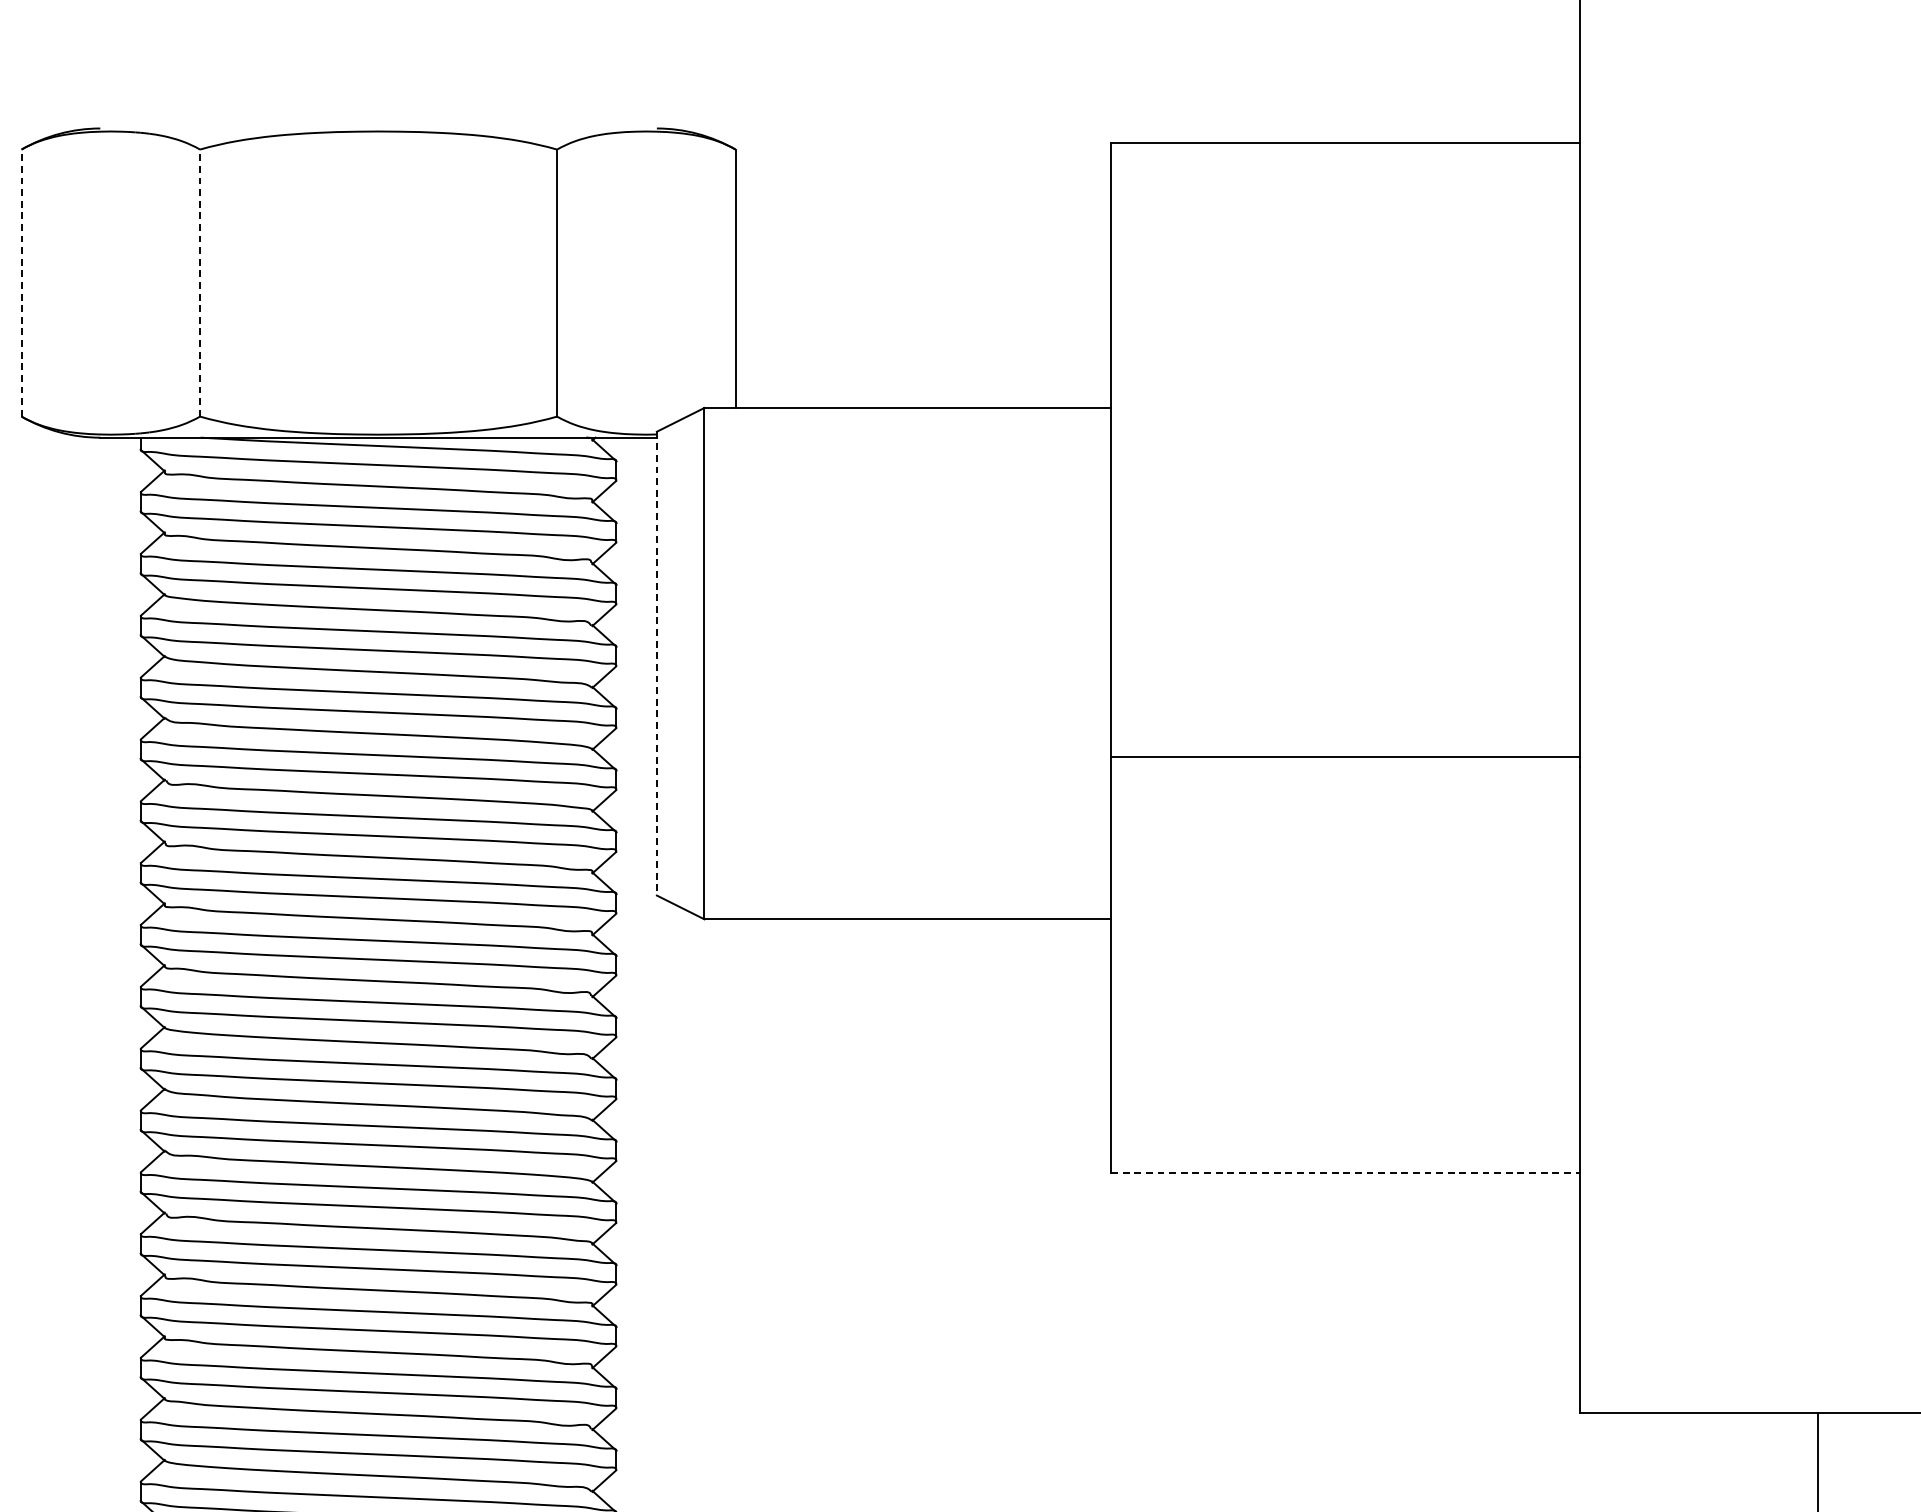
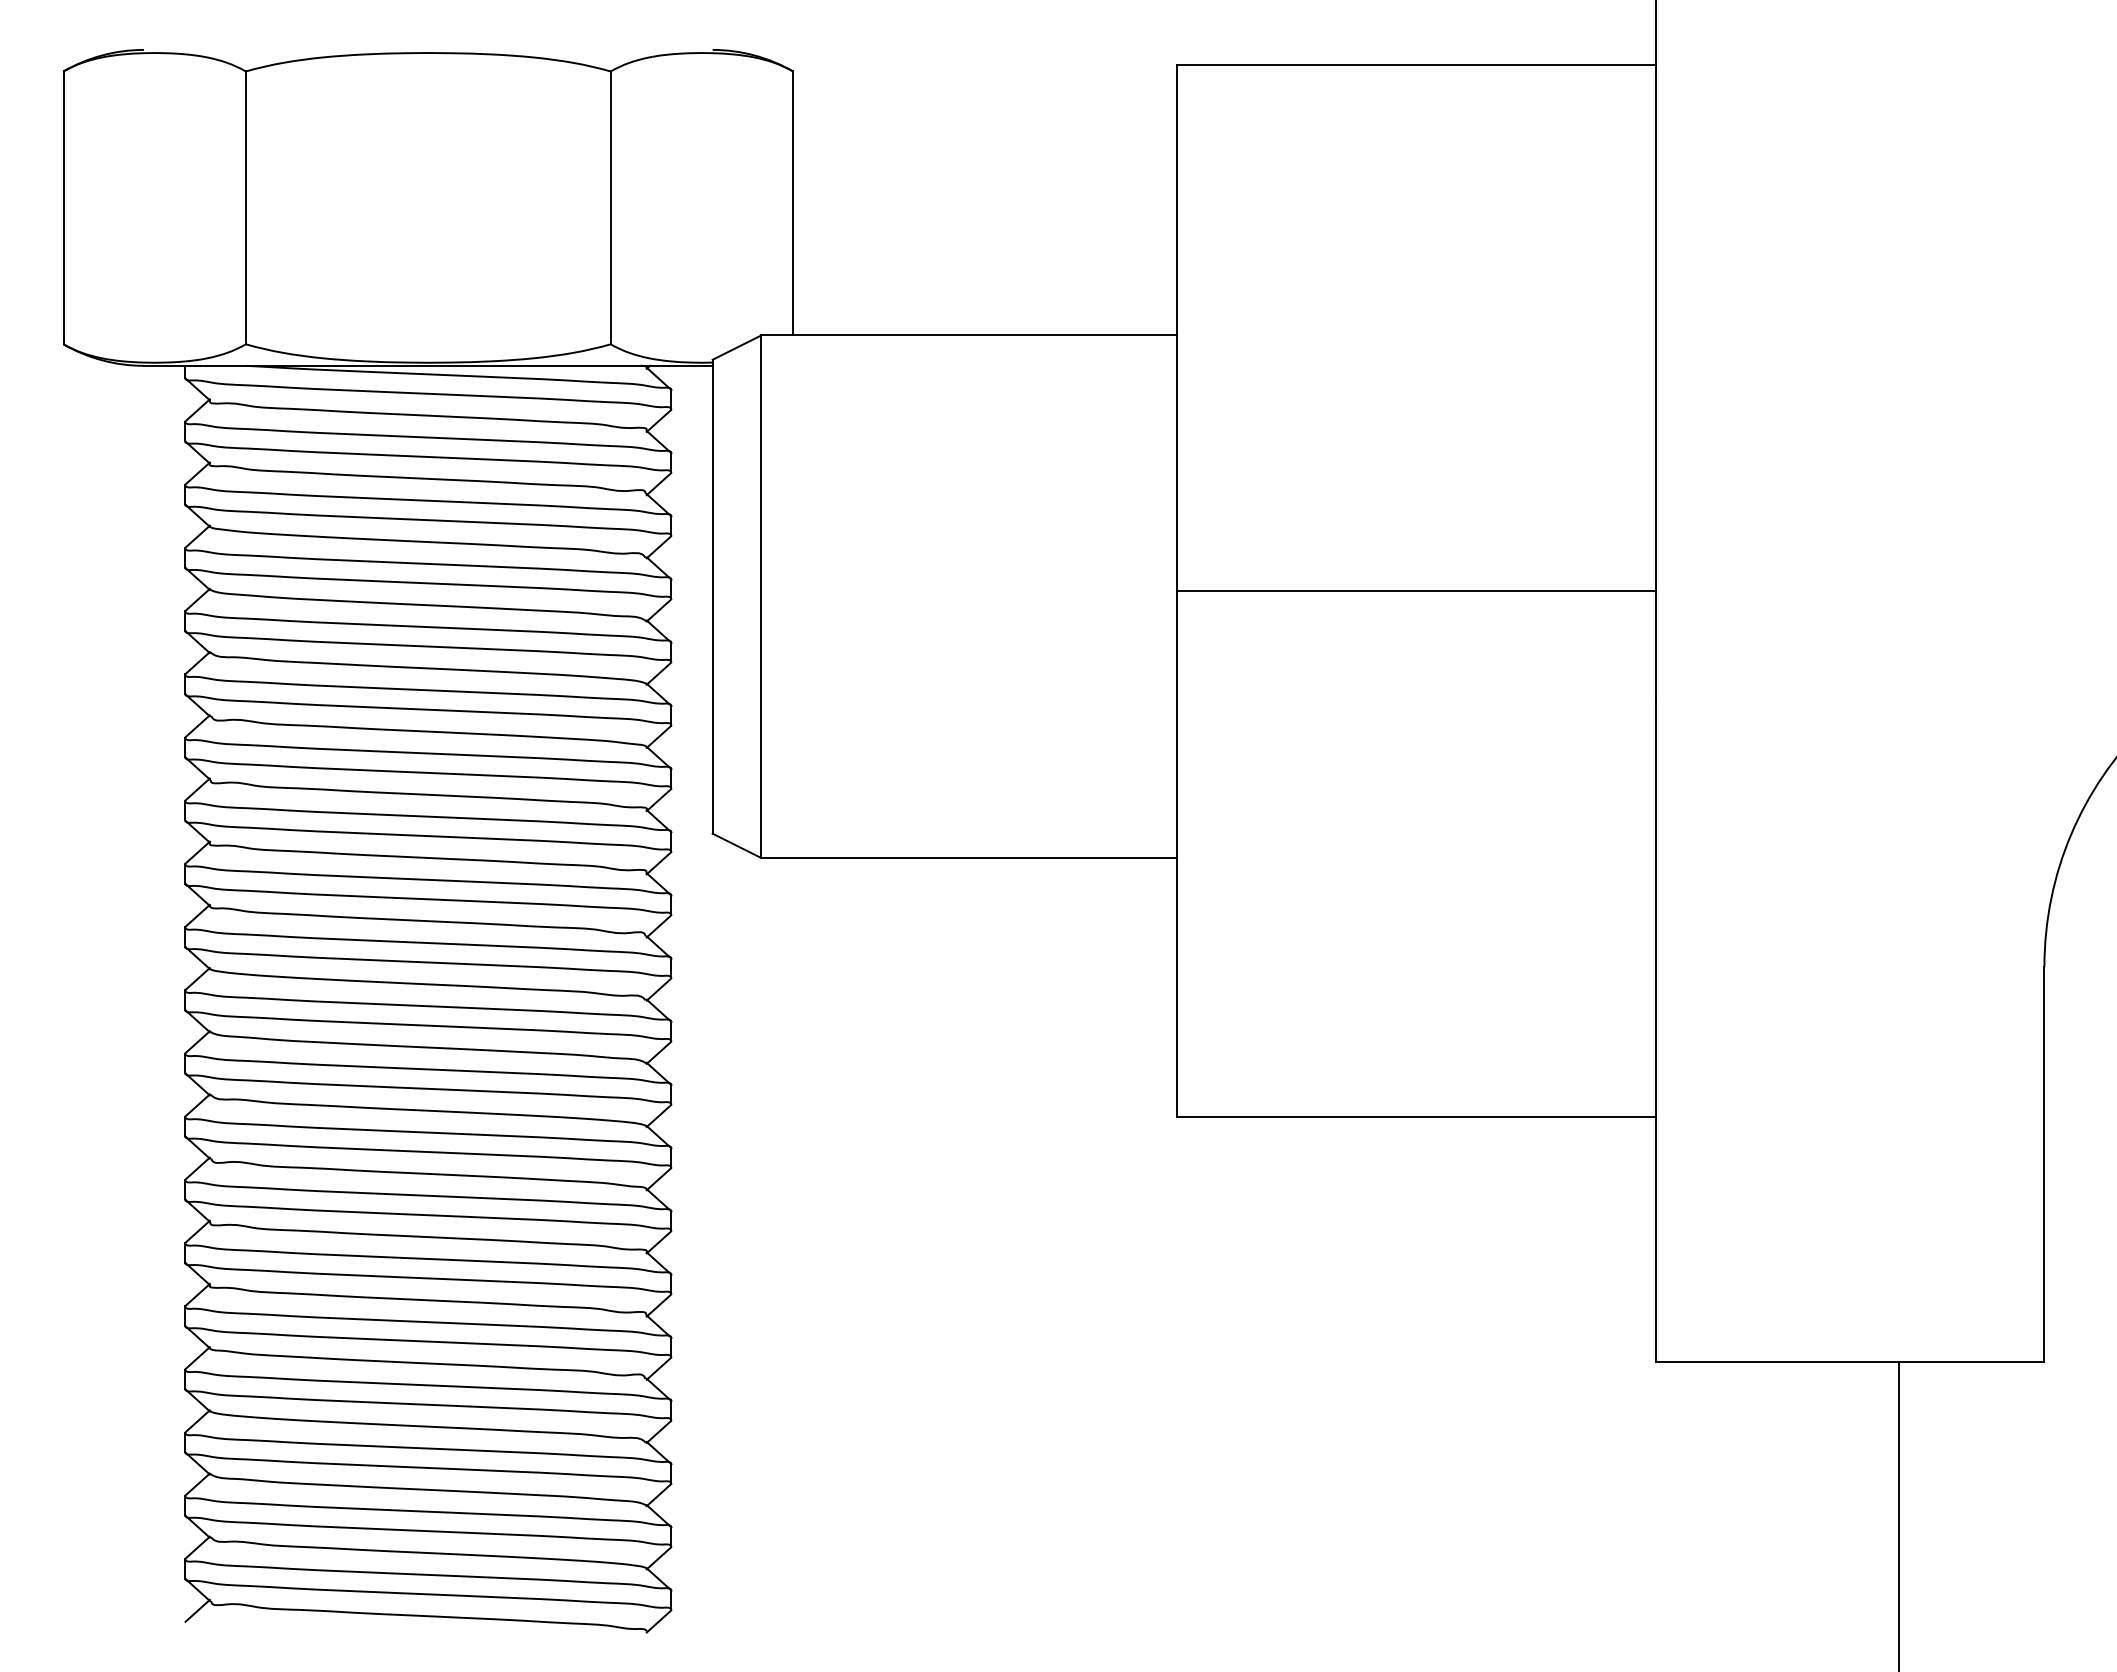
line: (21, 282) -> (63, 207), dashed -> solid
line: (199, 282) -> (245, 207), dashed -> solid
line: (656, 663) -> (712, 596), dashed -> solid
line: (1344, 756) -> (1415, 590), moved
line: (1345, 1172) -> (1416, 1116), dashed -> solid

